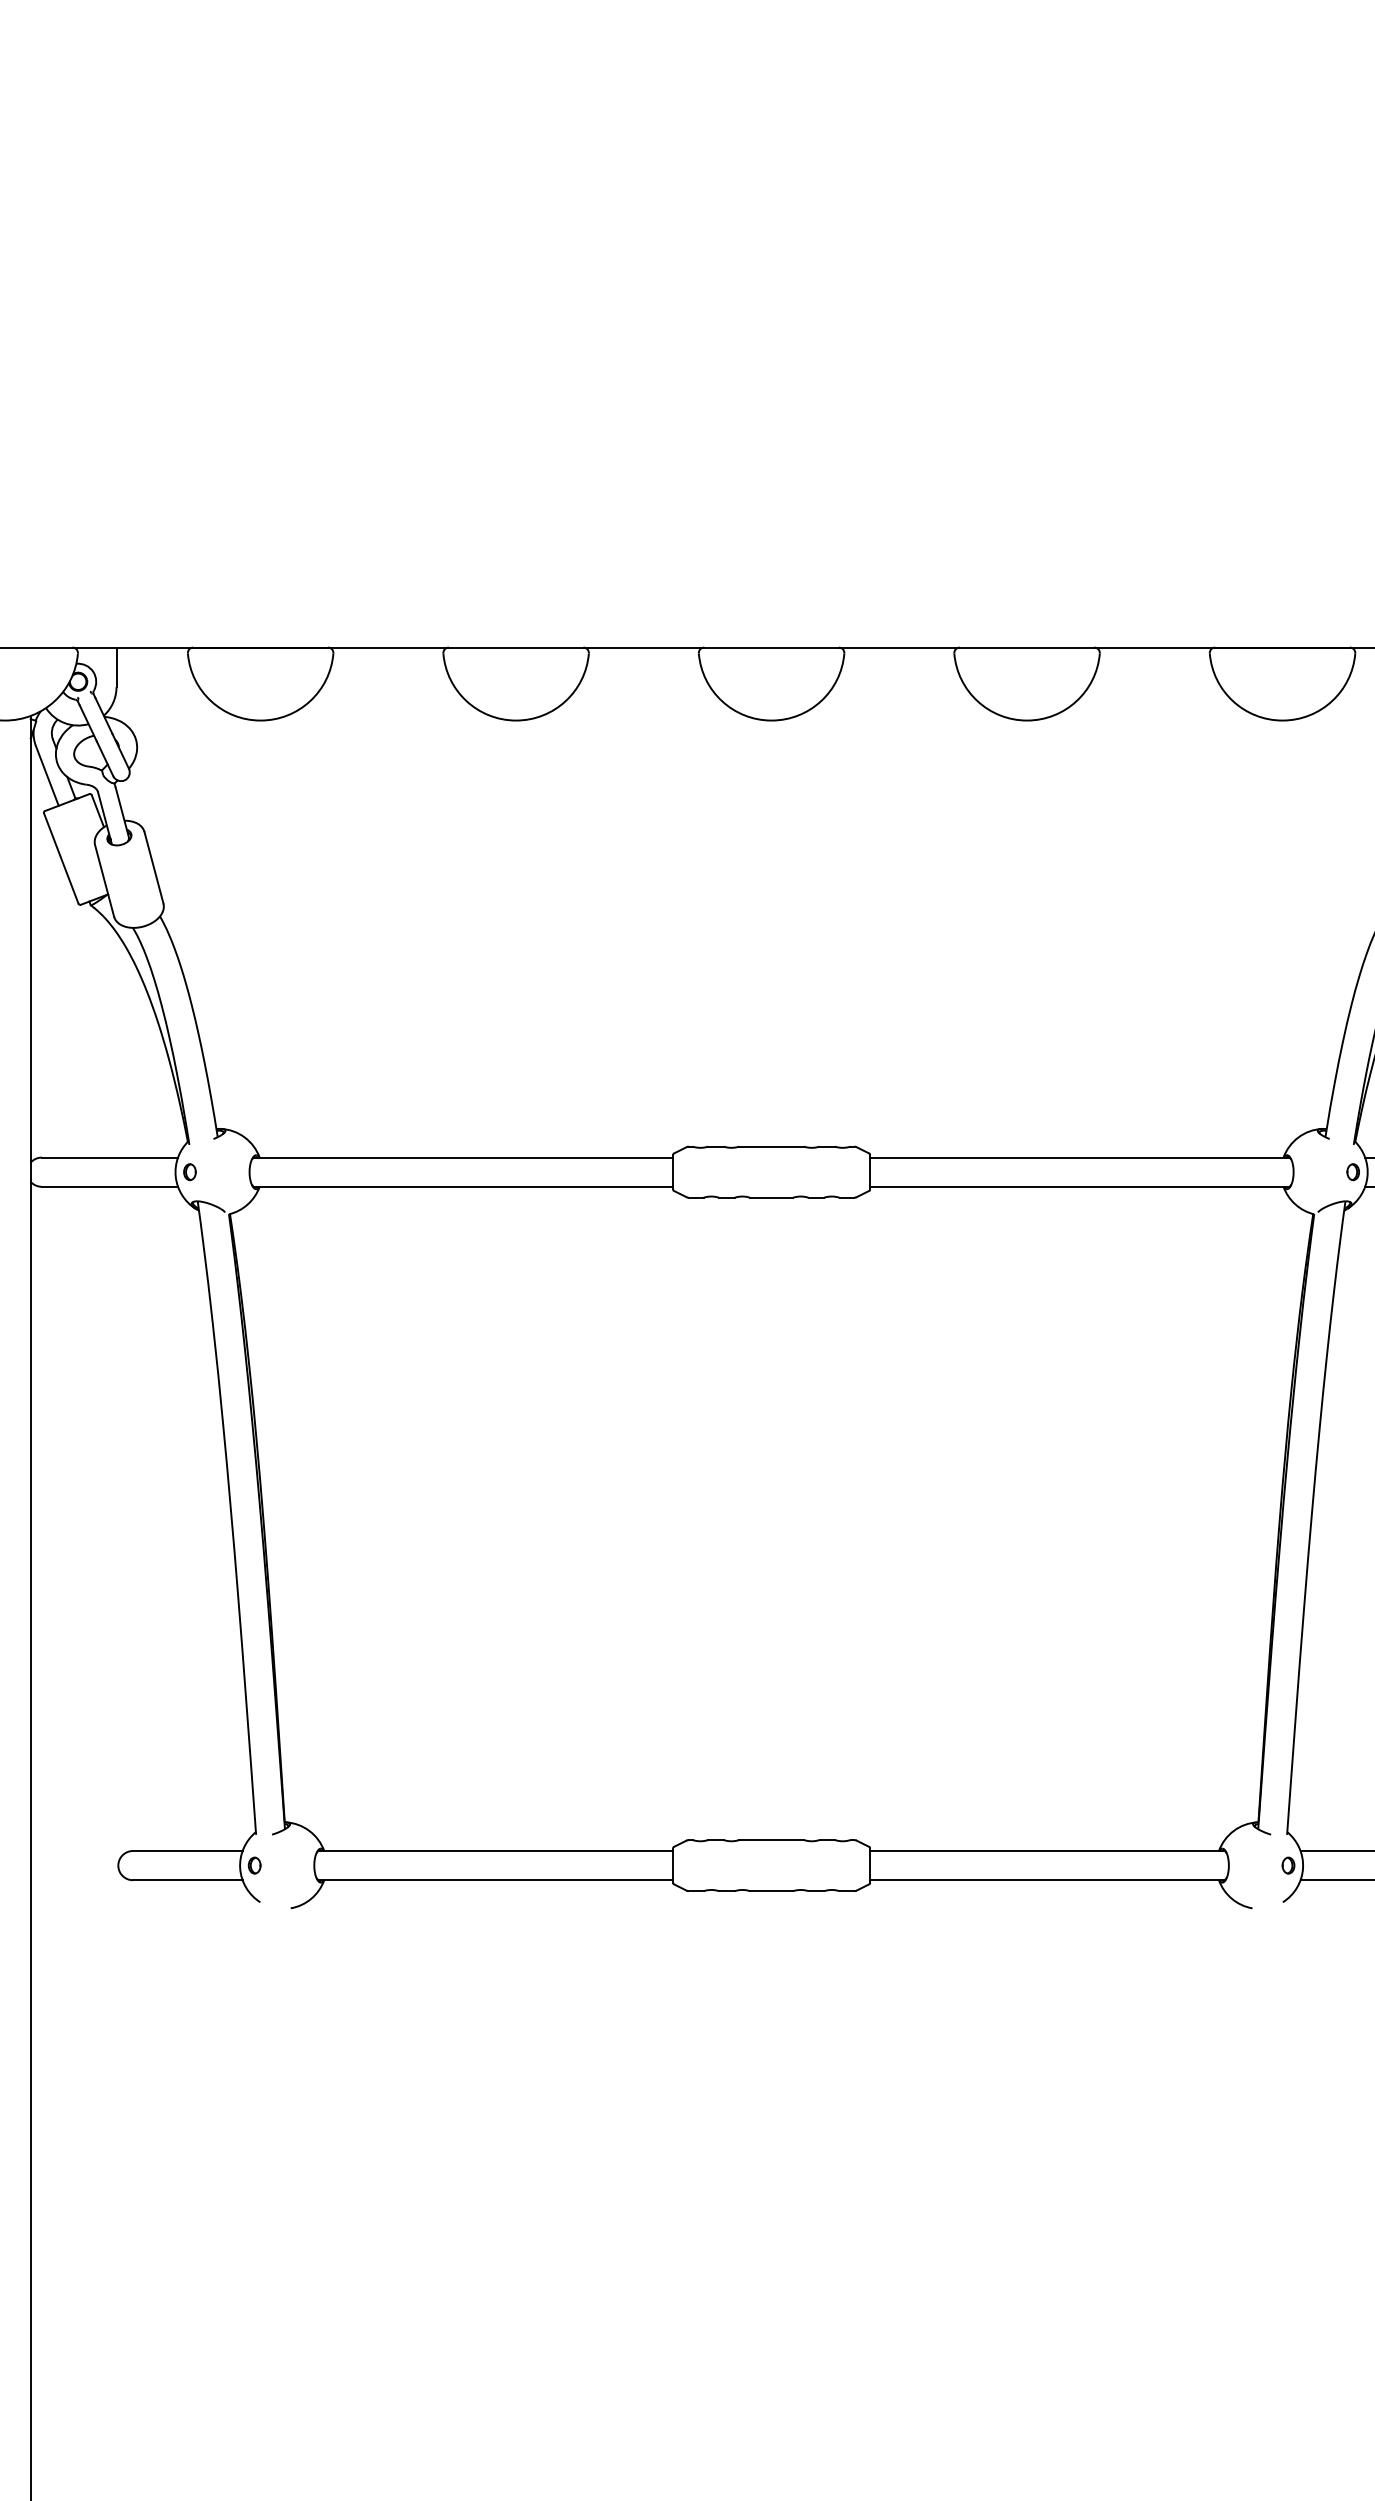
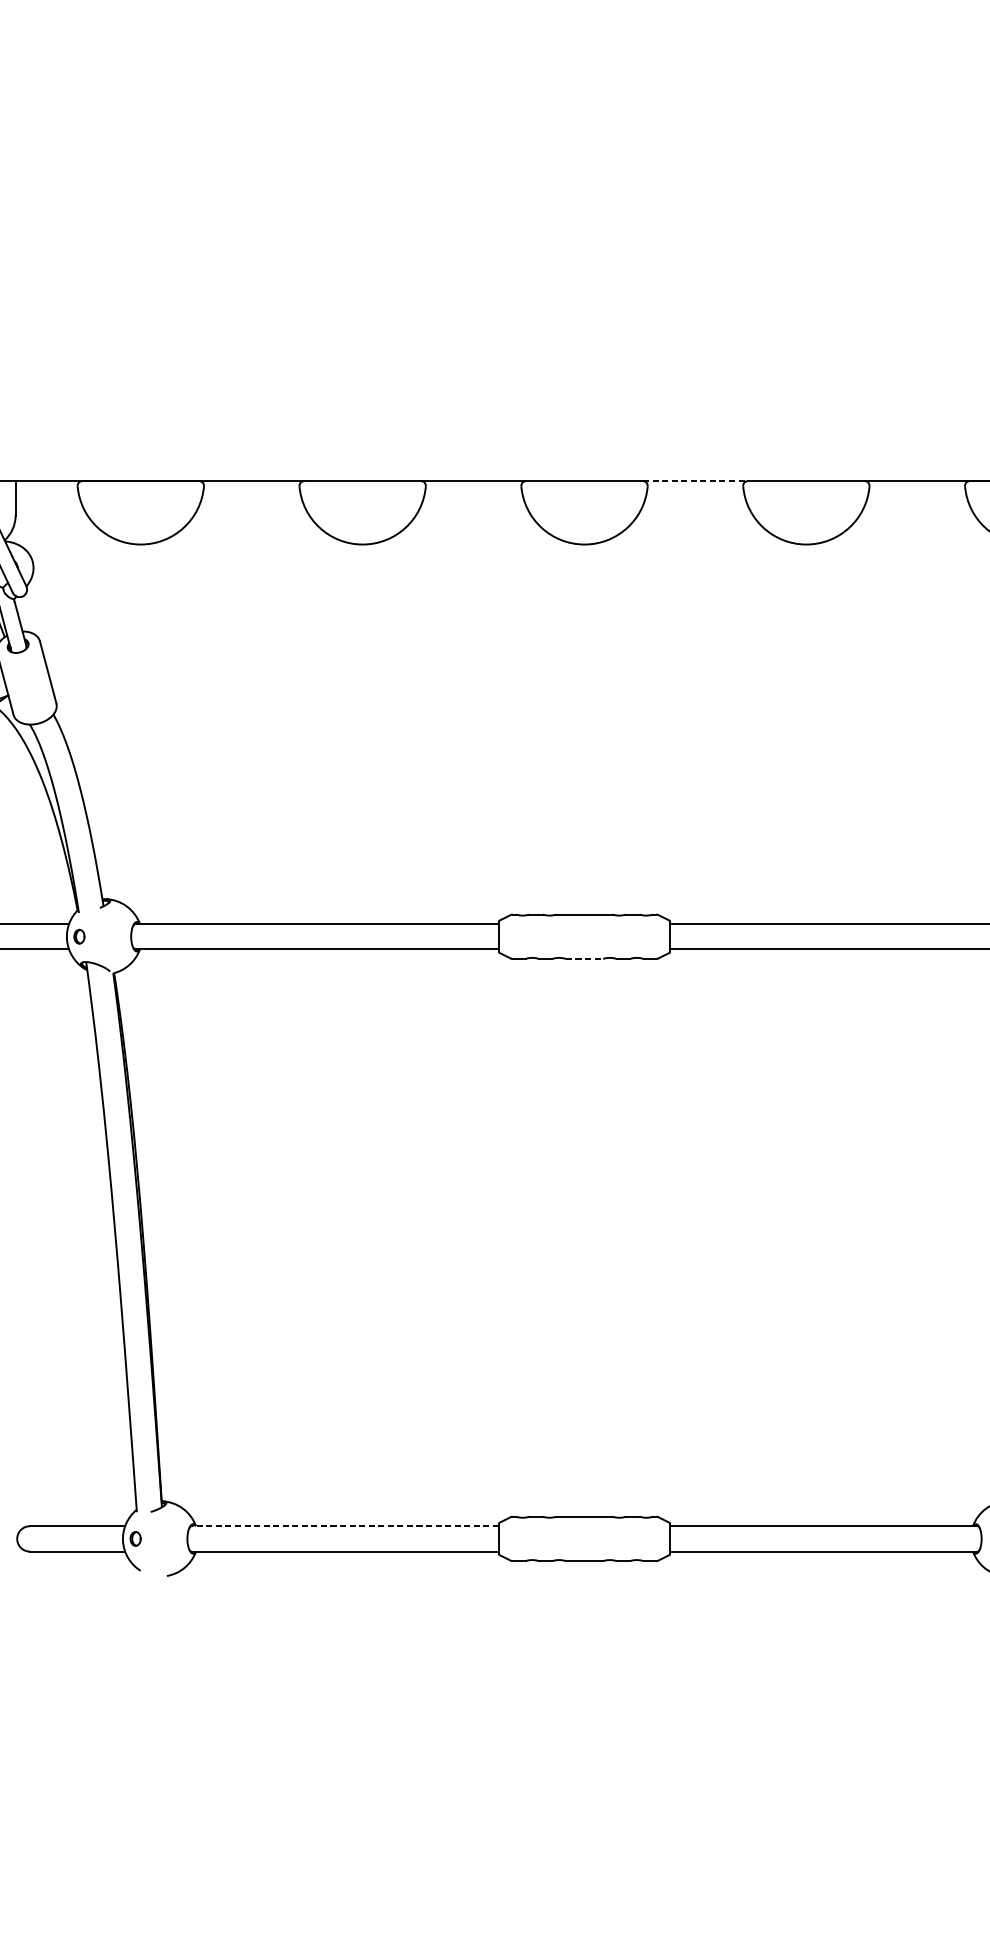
line: (899, 647) -> (695, 481), solid -> dashed
line: (772, 1197) -> (585, 958), solid -> dashed
line: (495, 1851) -> (344, 1526), solid -> dashed

